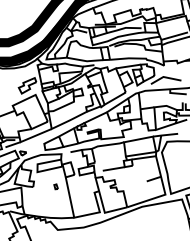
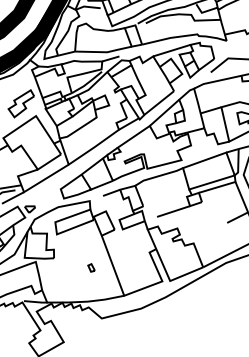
part: (55, 186) -> (90, 267), moved

